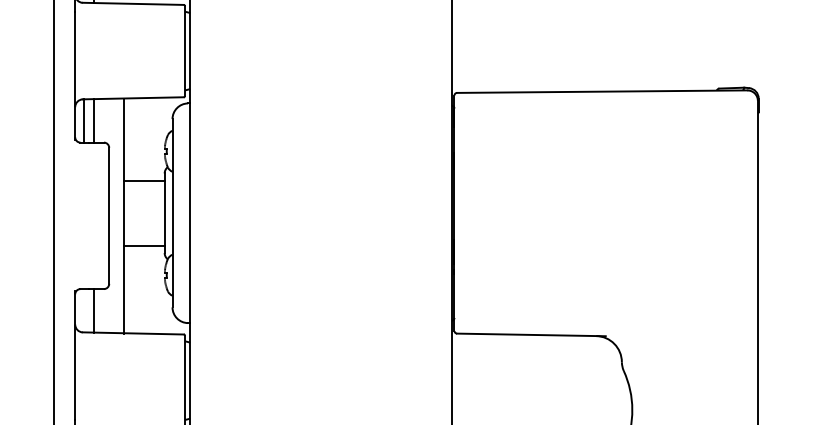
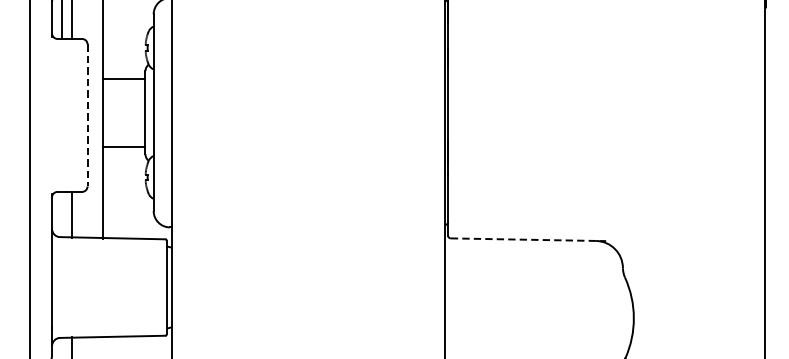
line: (109, 216) -> (87, 116), solid -> dashed
line: (531, 334) -> (528, 239), solid -> dashed

